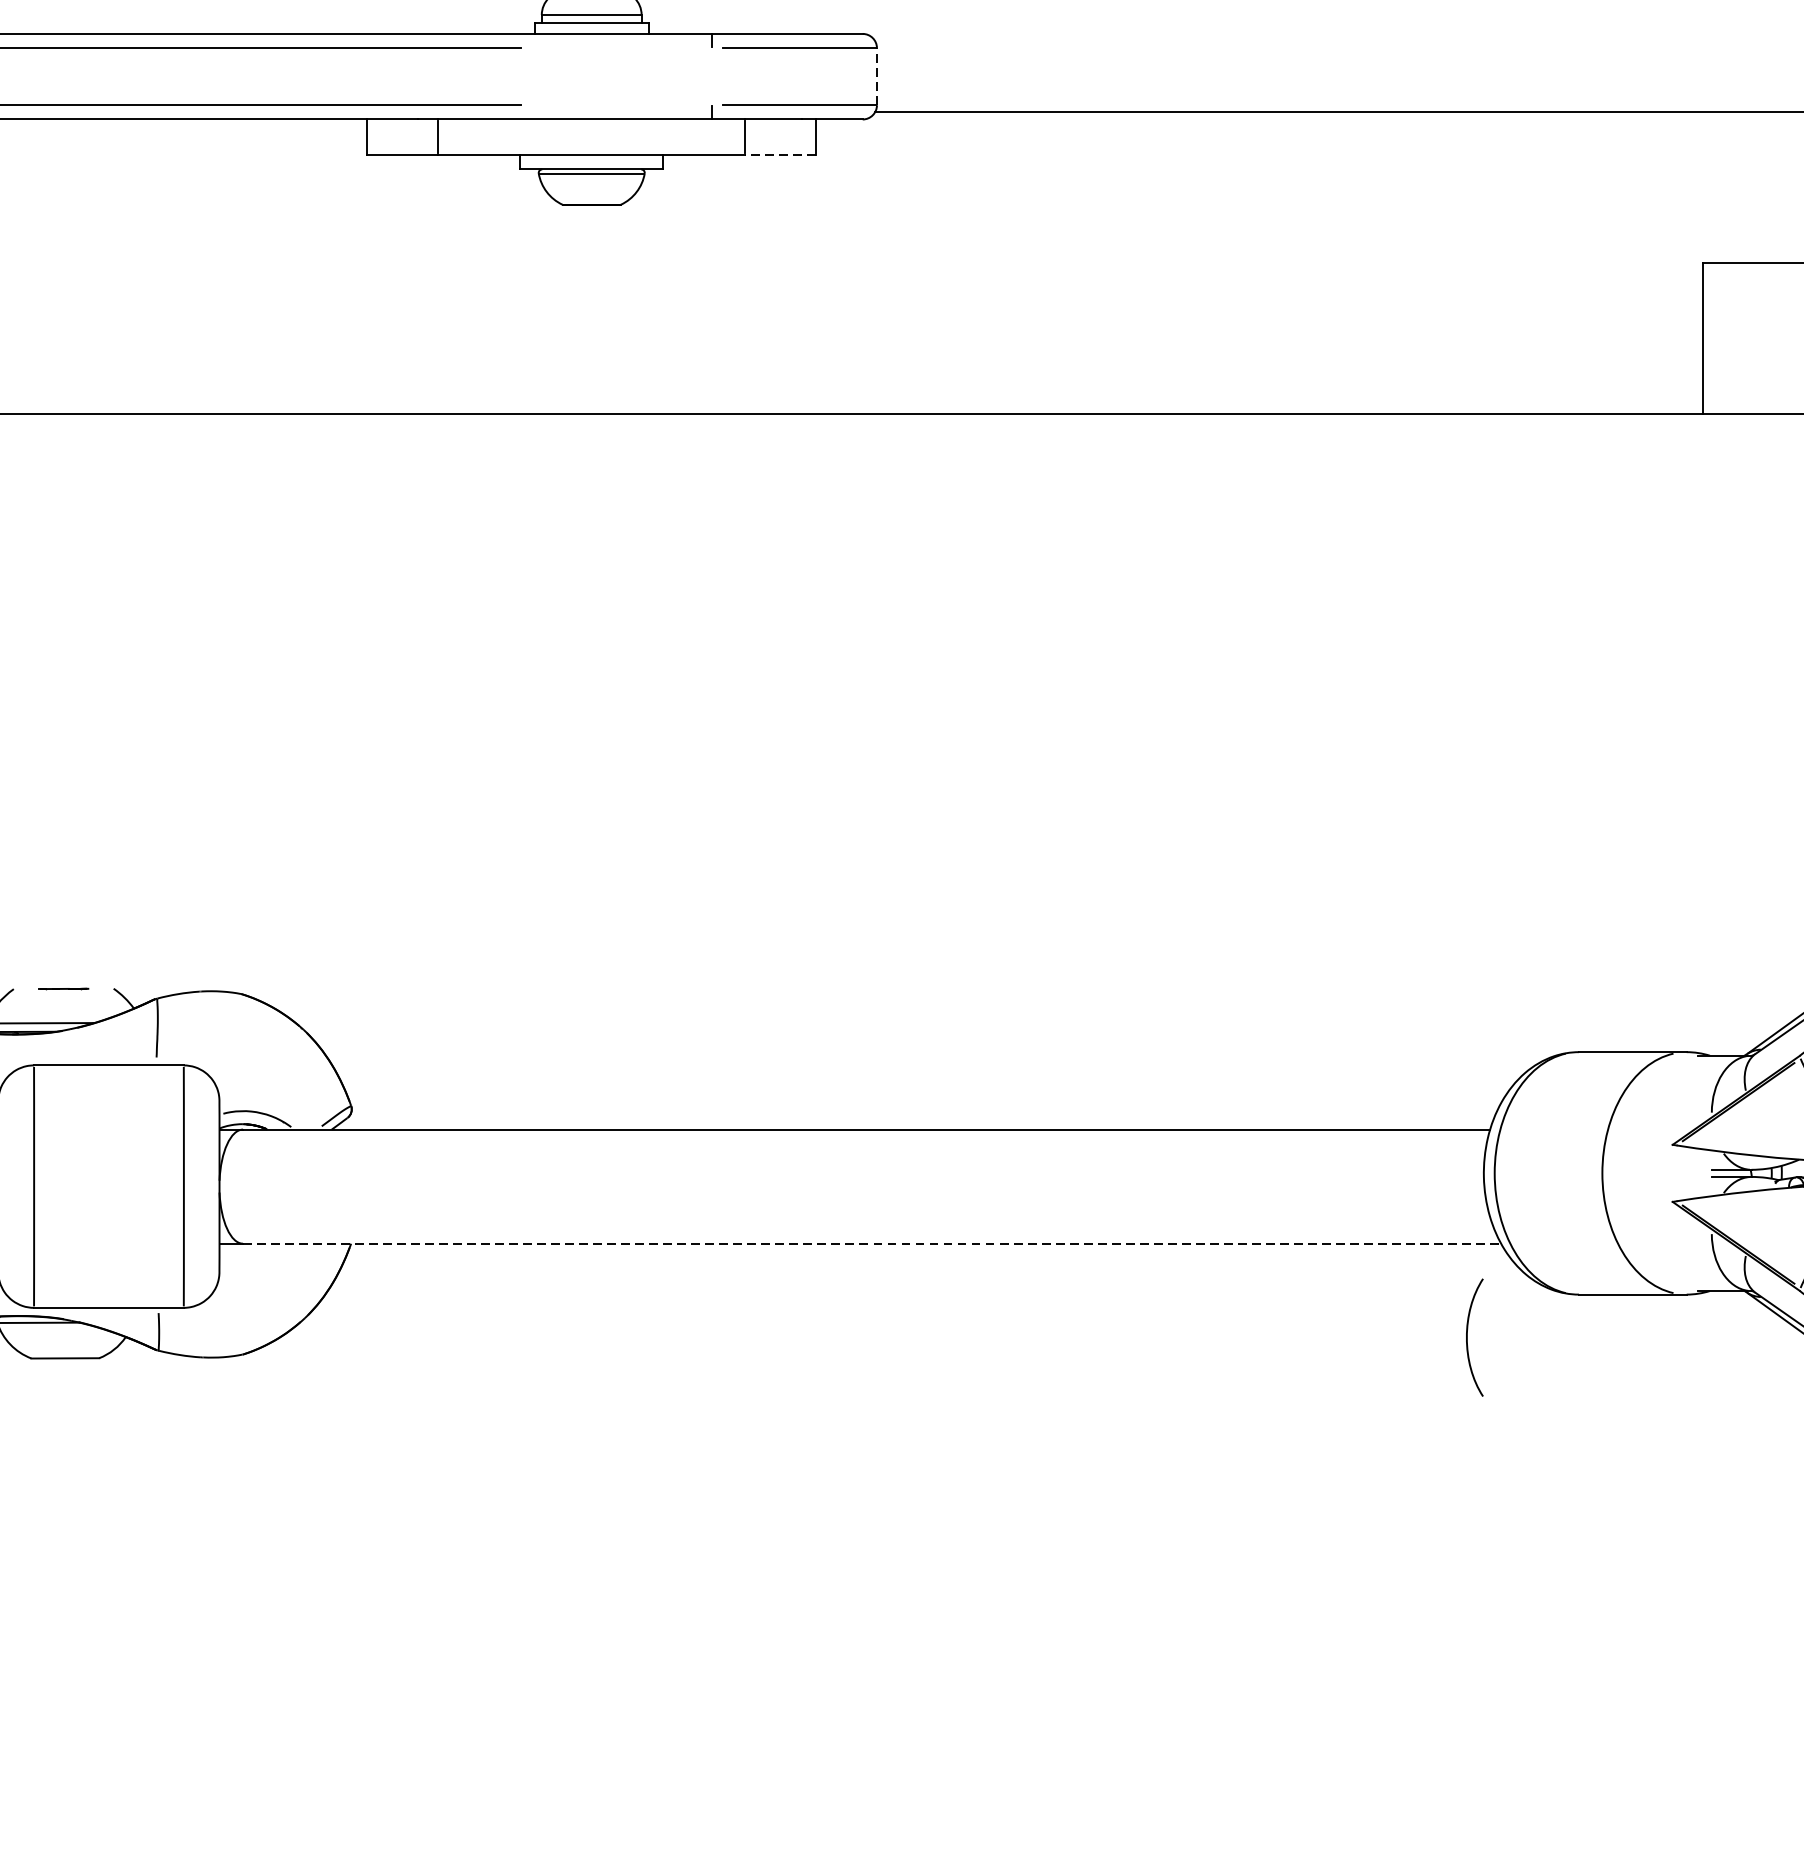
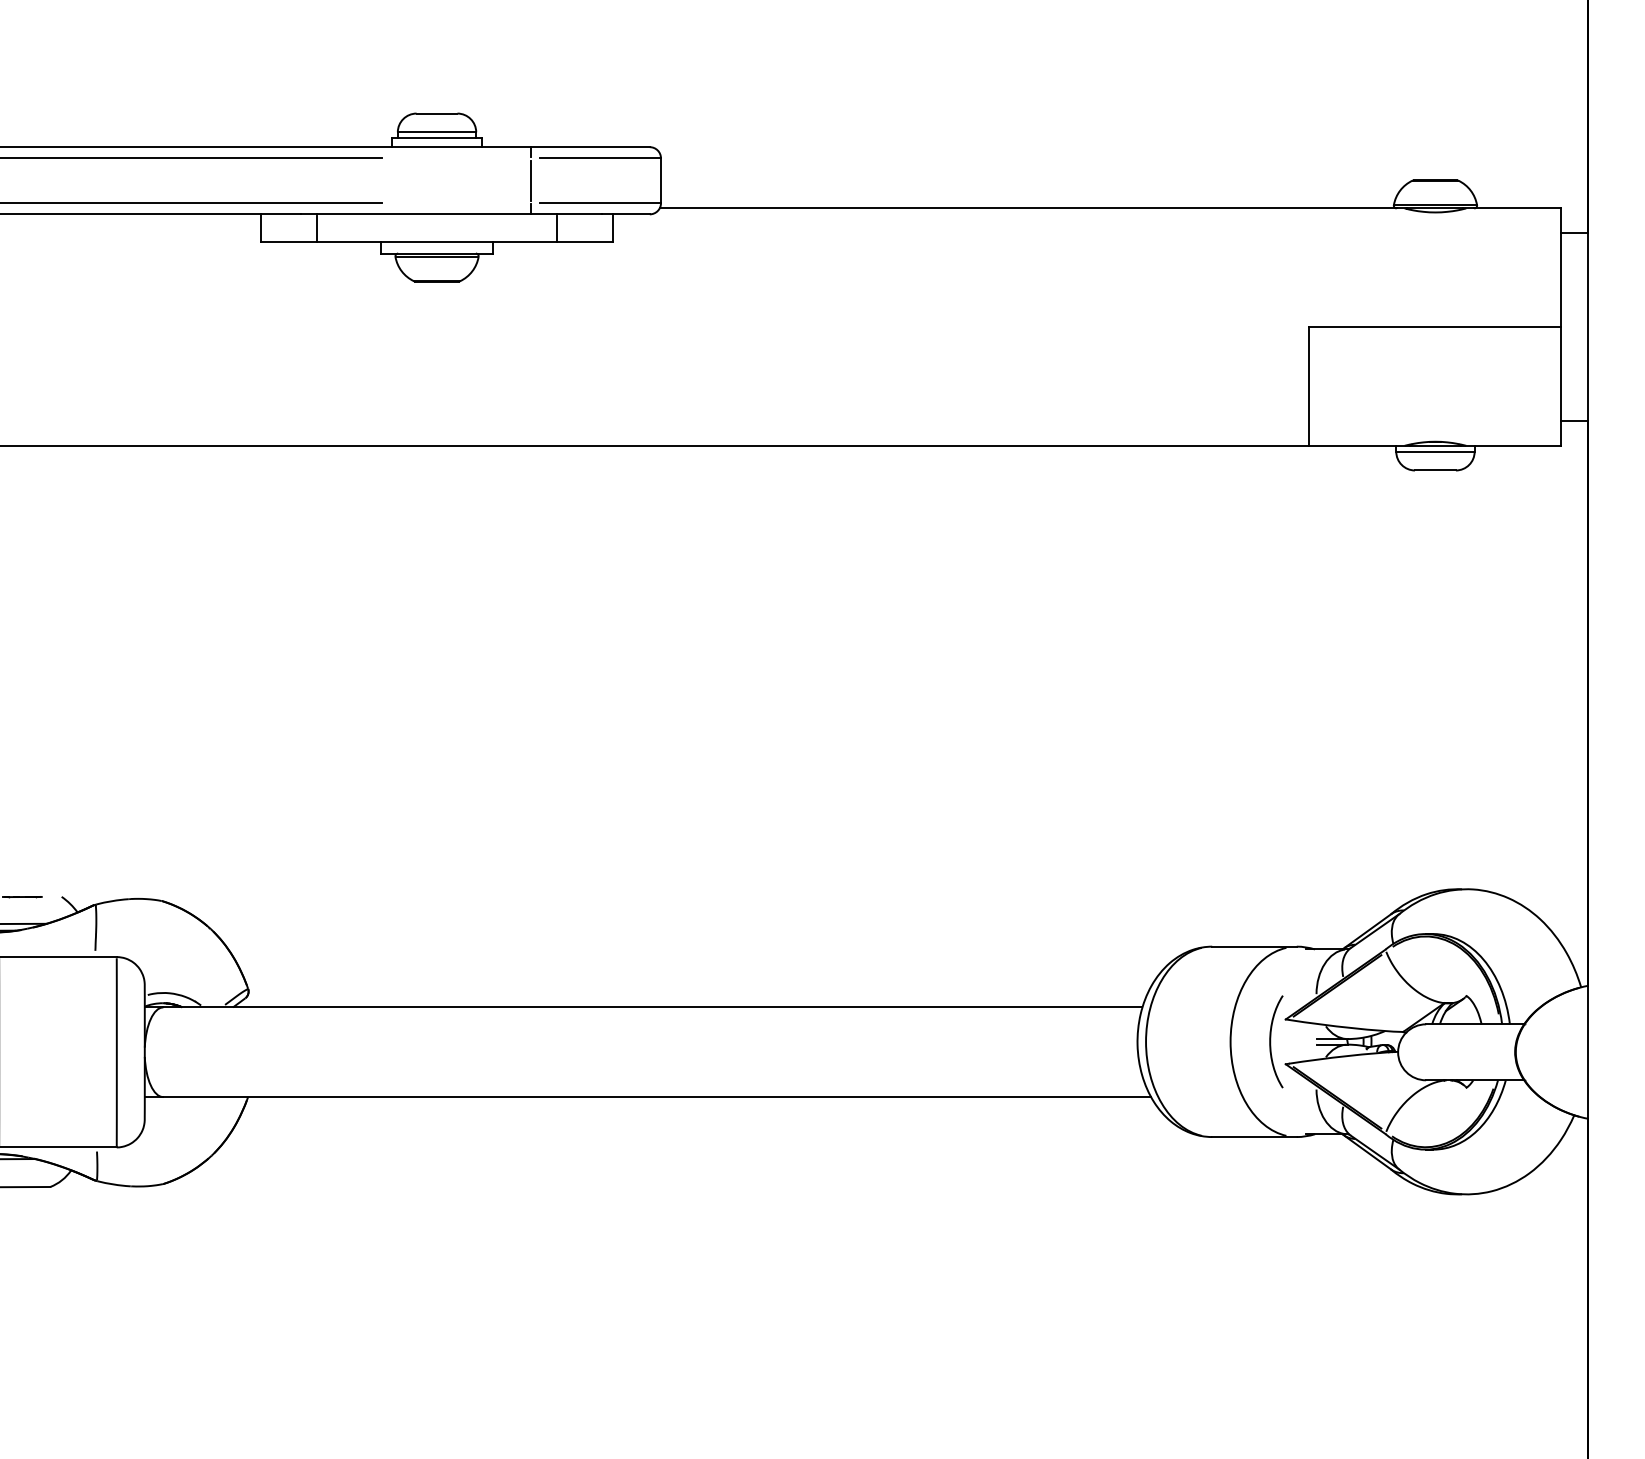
line: (712, 76) -> (531, 180), added
line: (877, 76) -> (661, 180), dashed -> solid
line: (780, 155) -> (585, 242), dashed -> solid
line: (872, 1244) -> (657, 1097), dashed -> solid
curve: (1468, 1337) -> (1271, 1041), moved

